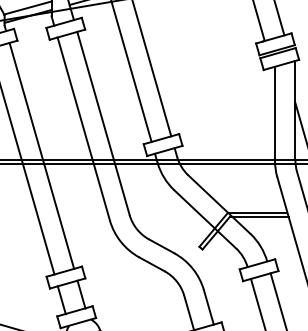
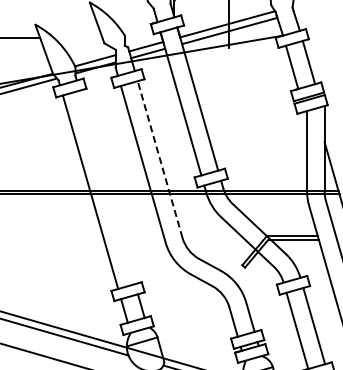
line: (103, 123) -> (160, 159), solid -> dashed
line: (41, 155) -> (107, 187), removed

